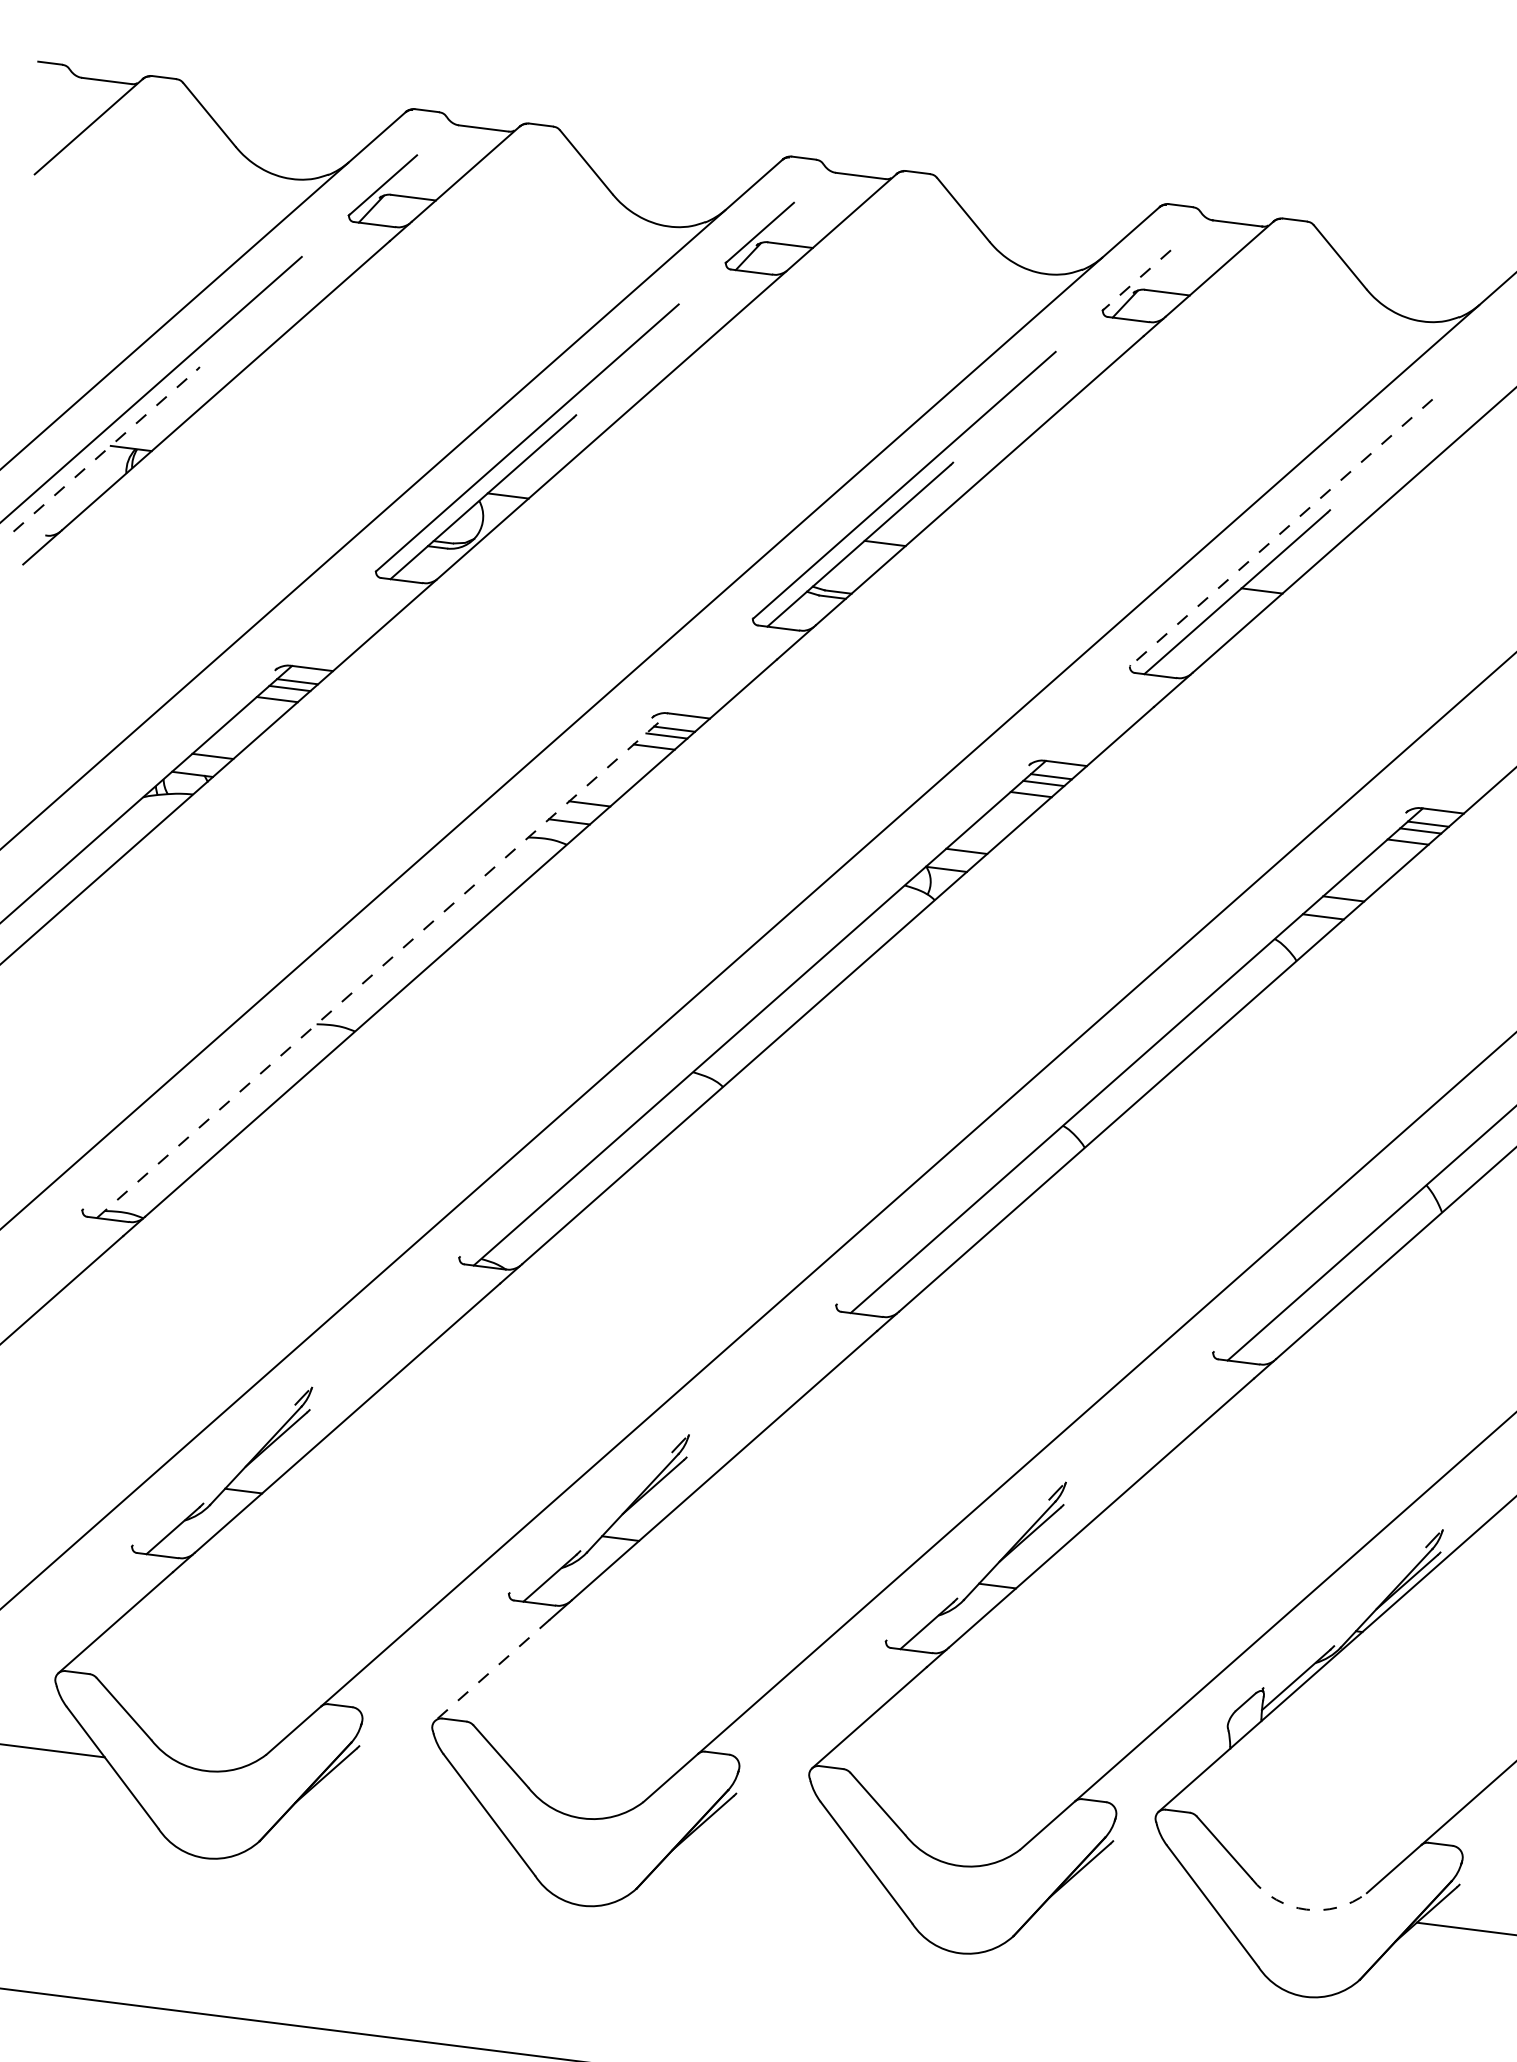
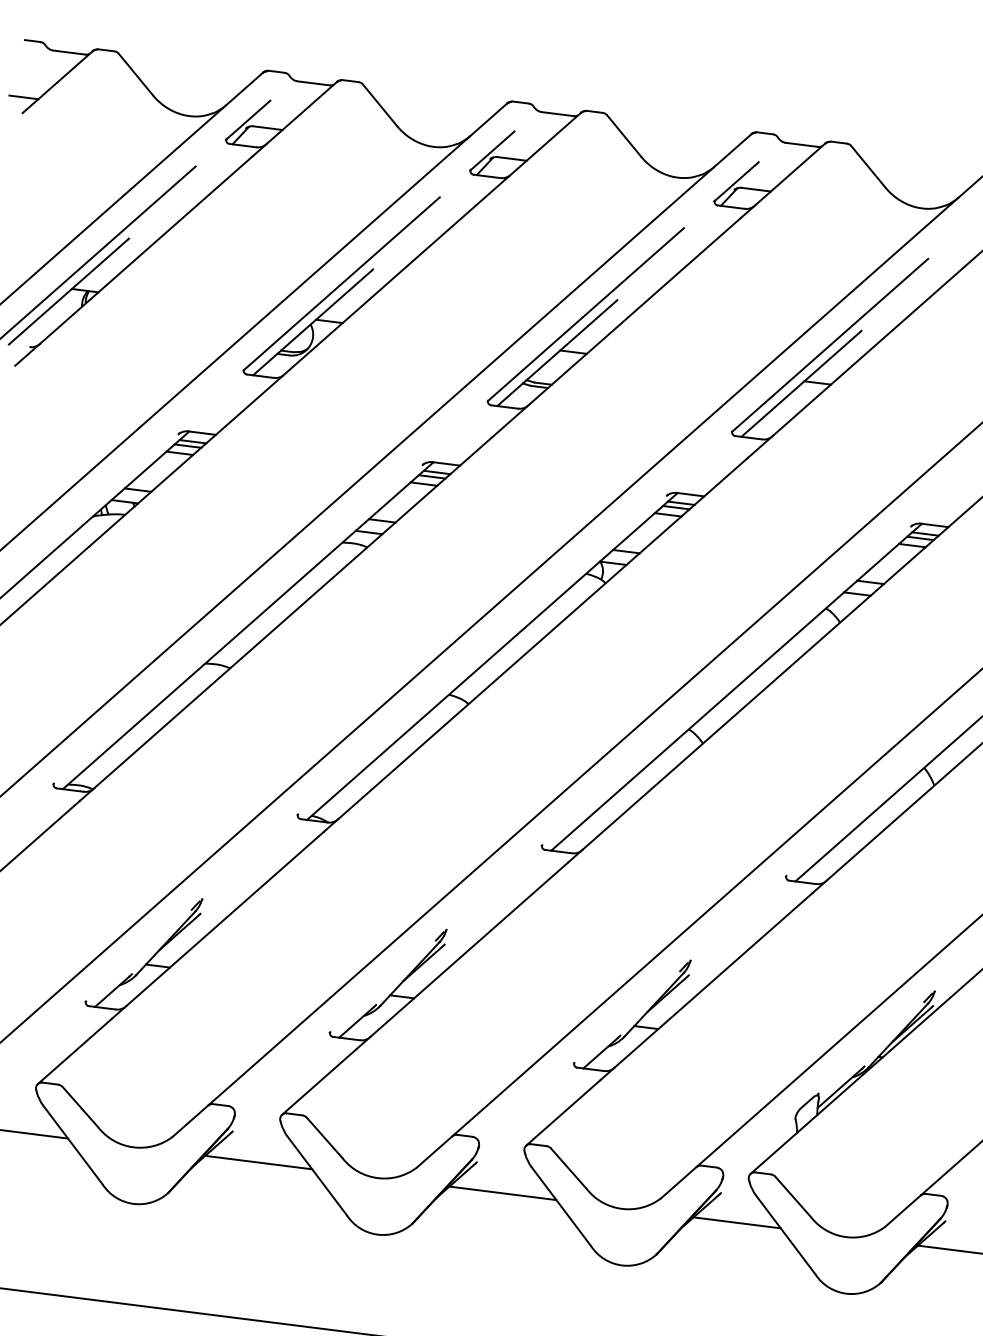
line: (36, 150) -> (23, 97), added
line: (1136, 281) -> (736, 182), dashed -> solid
line: (105, 451) -> (68, 292), dashed -> solid
line: (1281, 533) -> (830, 345), dashed -> solid
line: (383, 965) -> (248, 625), dashed -> solid
line: (491, 1670) -> (318, 1082), dashed -> solid
line: (398, 1794) -> (258, 1162), added
line: (775, 1842) -> (502, 1193), added
line: (1136, 1886) -> (736, 1222), added
arc: (1306, 1910) -> (846, 1237), dashed -> solid

